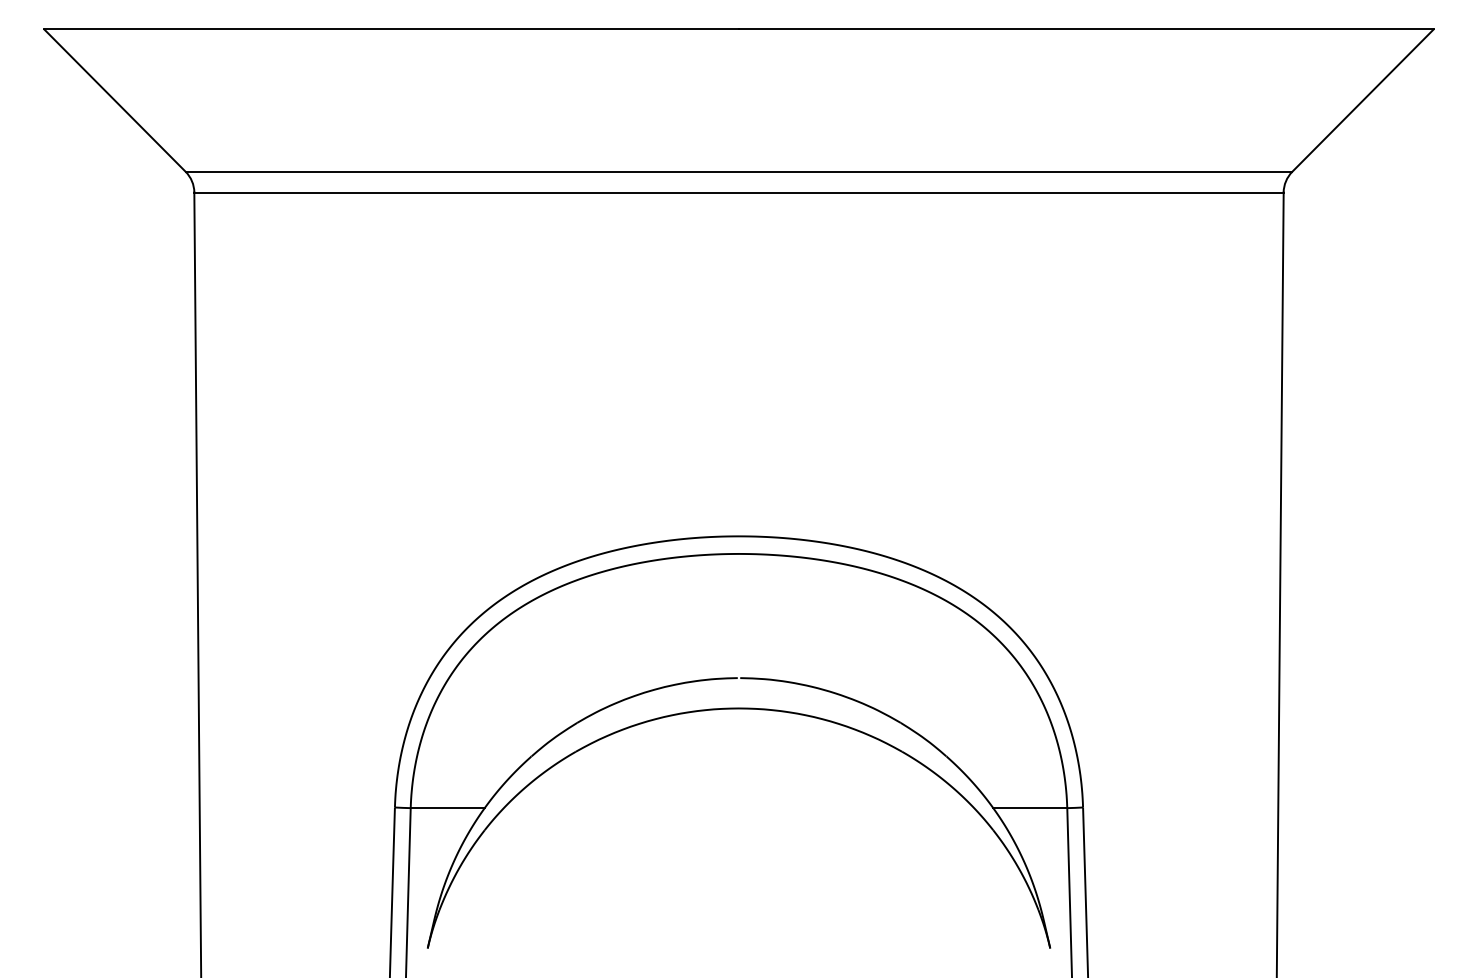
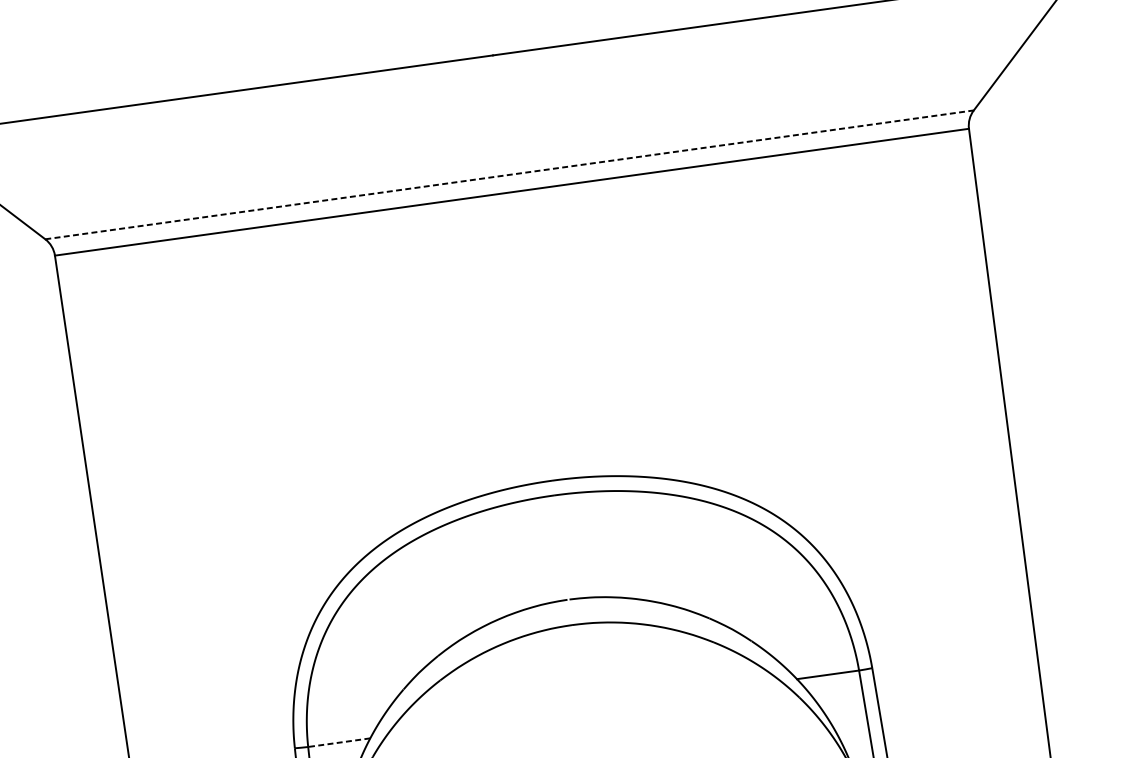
line: (739, 171) -> (509, 174), solid -> dashed
line: (447, 808) -> (339, 743), solid -> dashed

